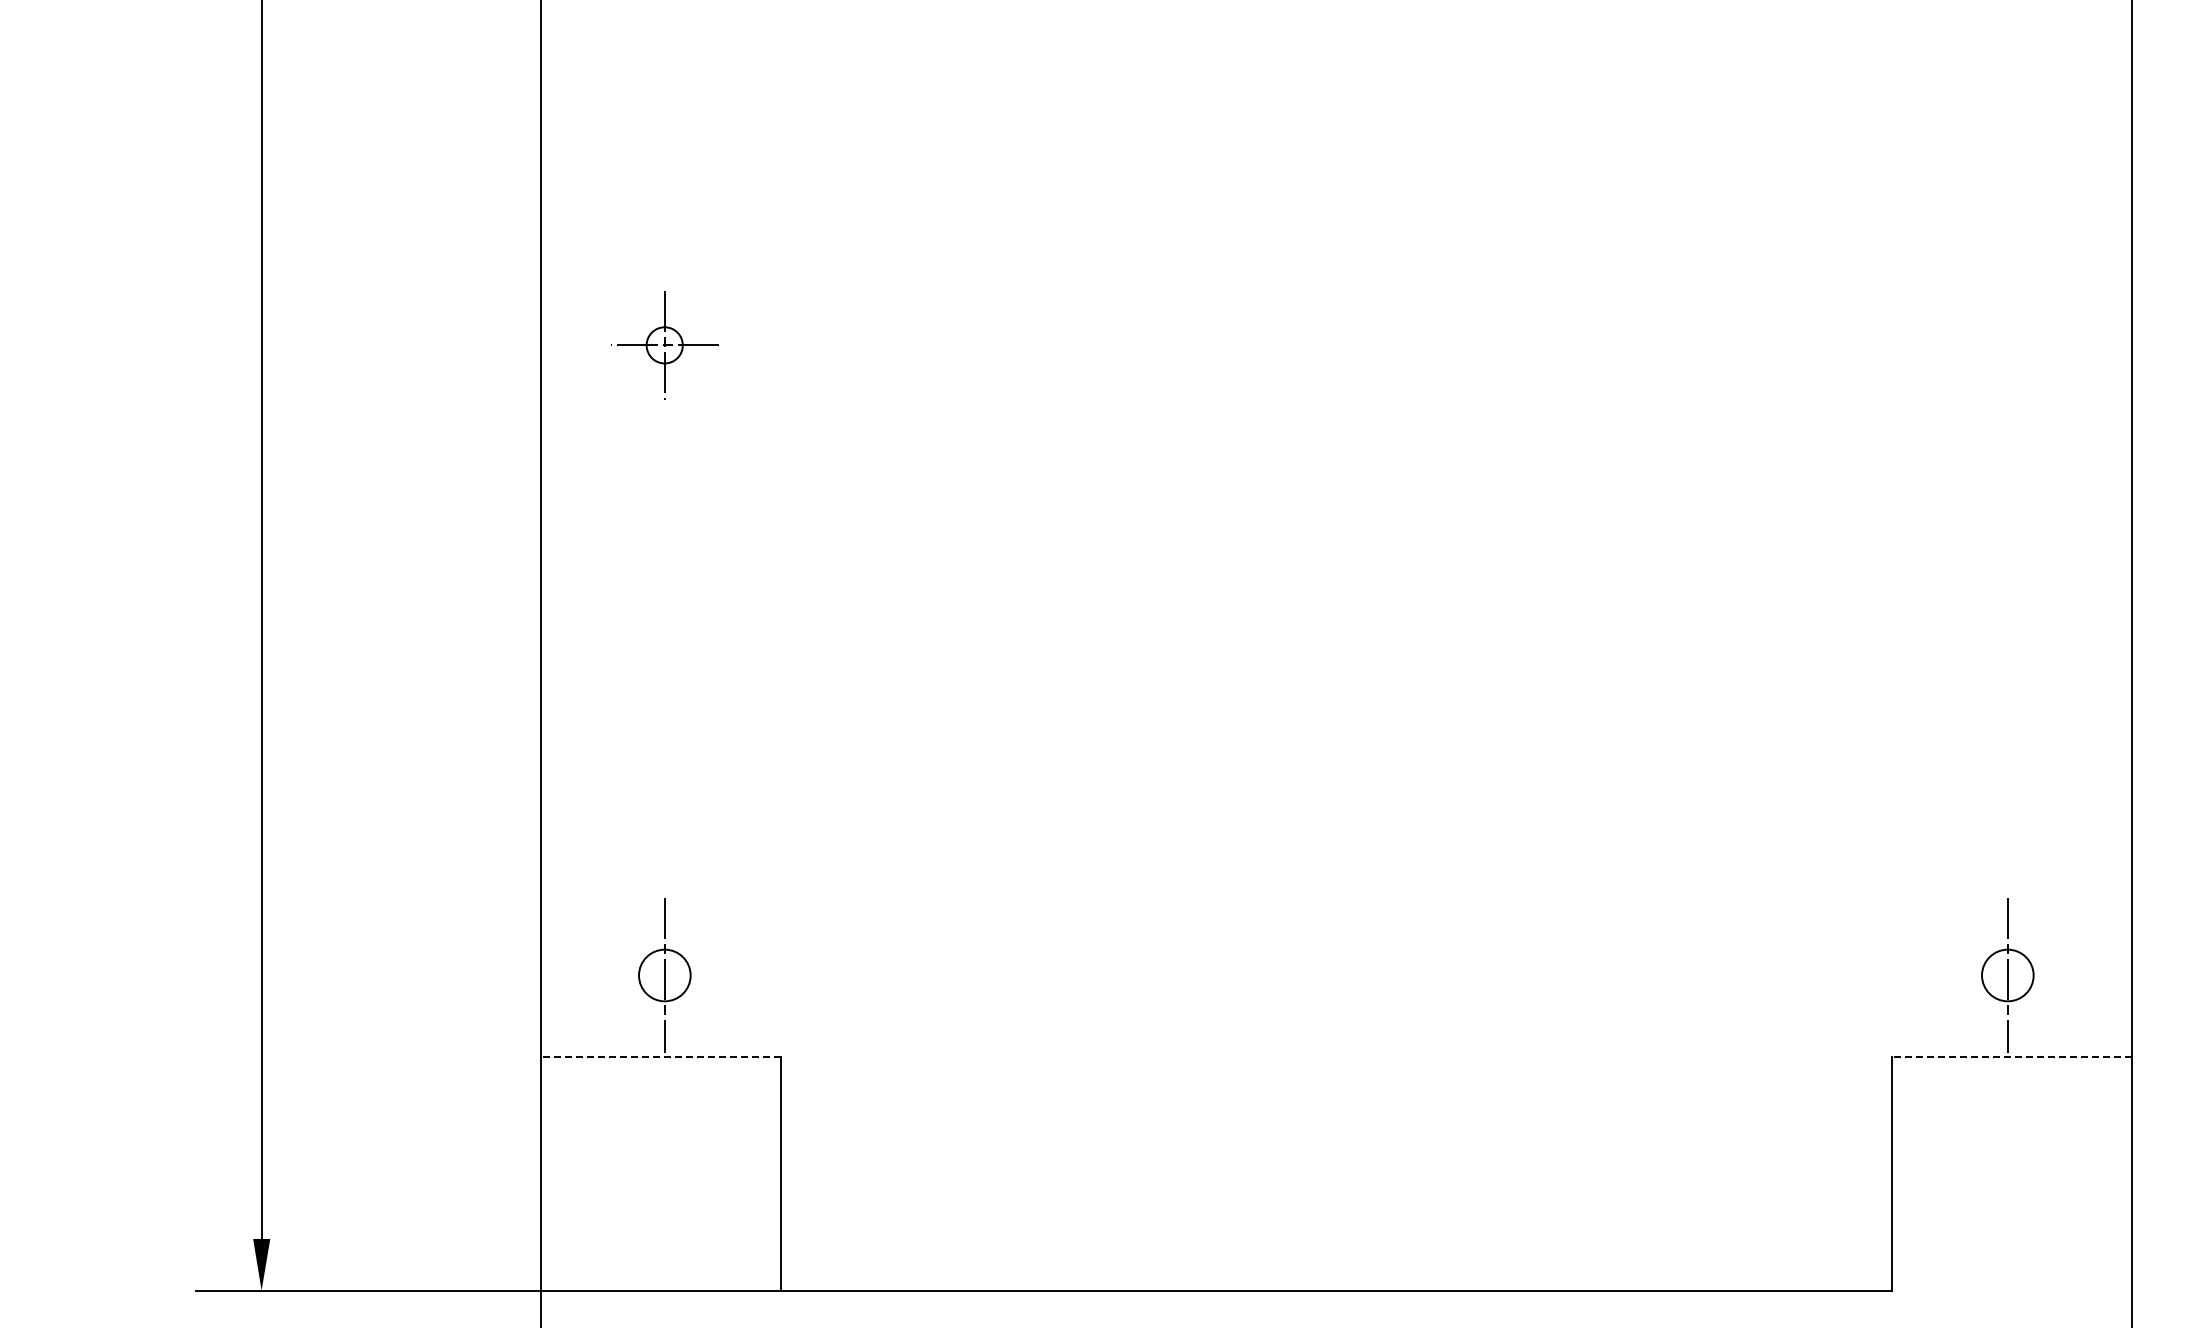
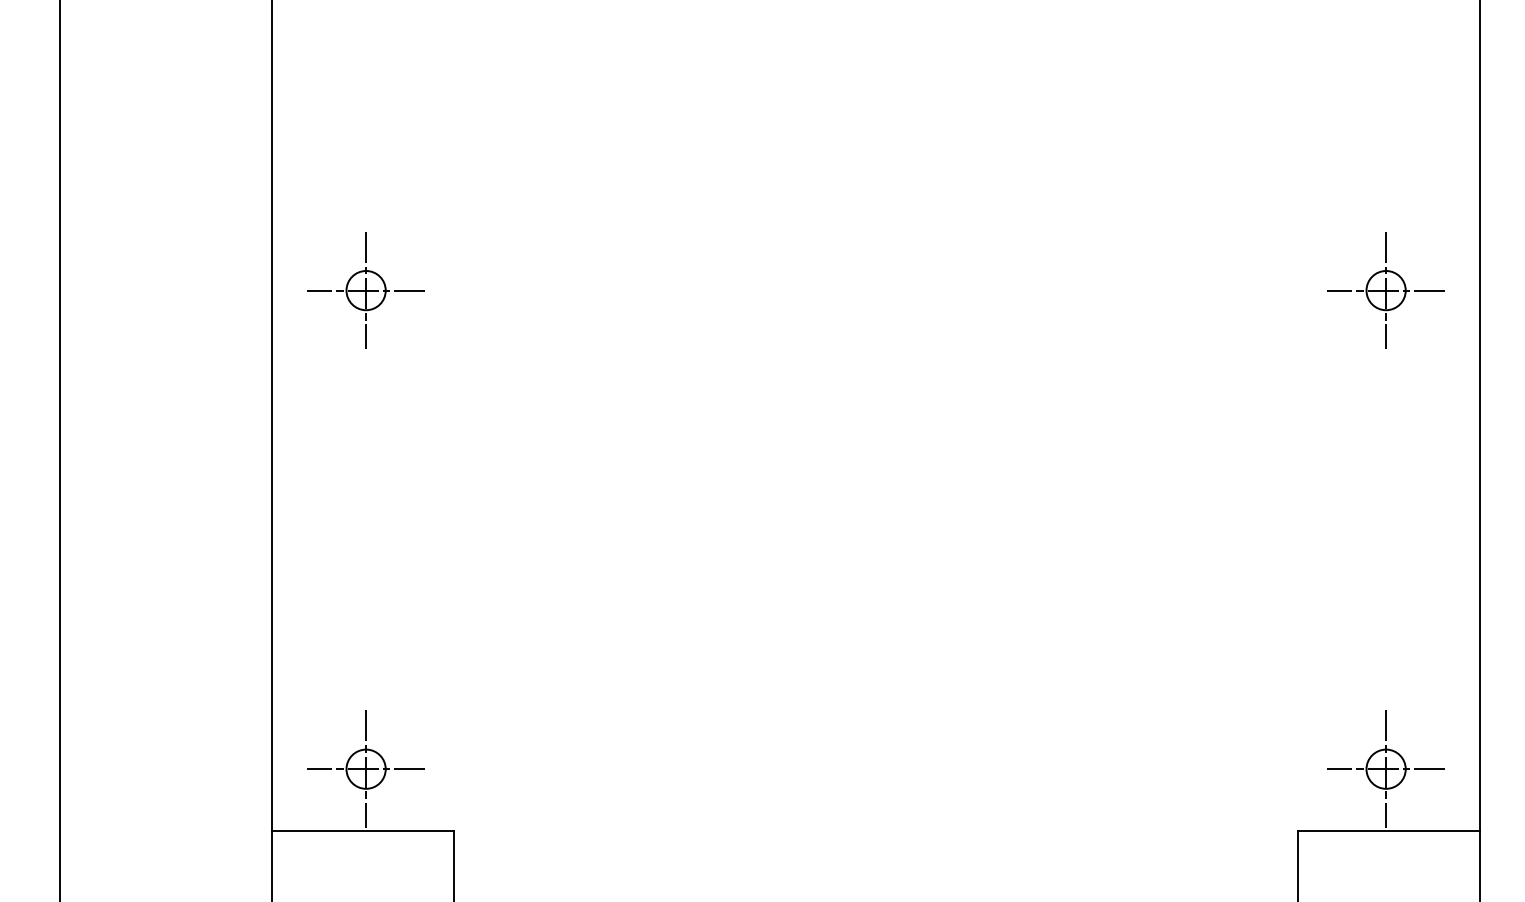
part: (664, 345) -> (365, 290), size x1.43
part: (2007, 345) -> (1385, 290), added
line: (664, 975) -> (365, 769), added
line: (2007, 975) -> (1385, 769), added
line: (660, 1057) -> (362, 831), dashed -> solid
line: (2011, 1057) -> (1388, 831), dashed -> solid

